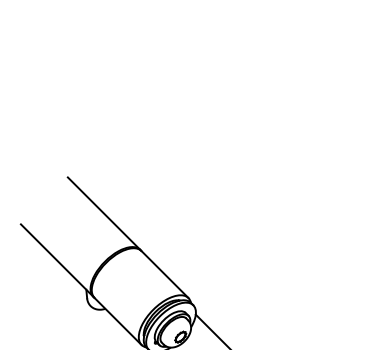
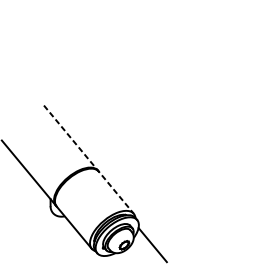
line: (128, 238) -> (89, 160), solid -> dashed

